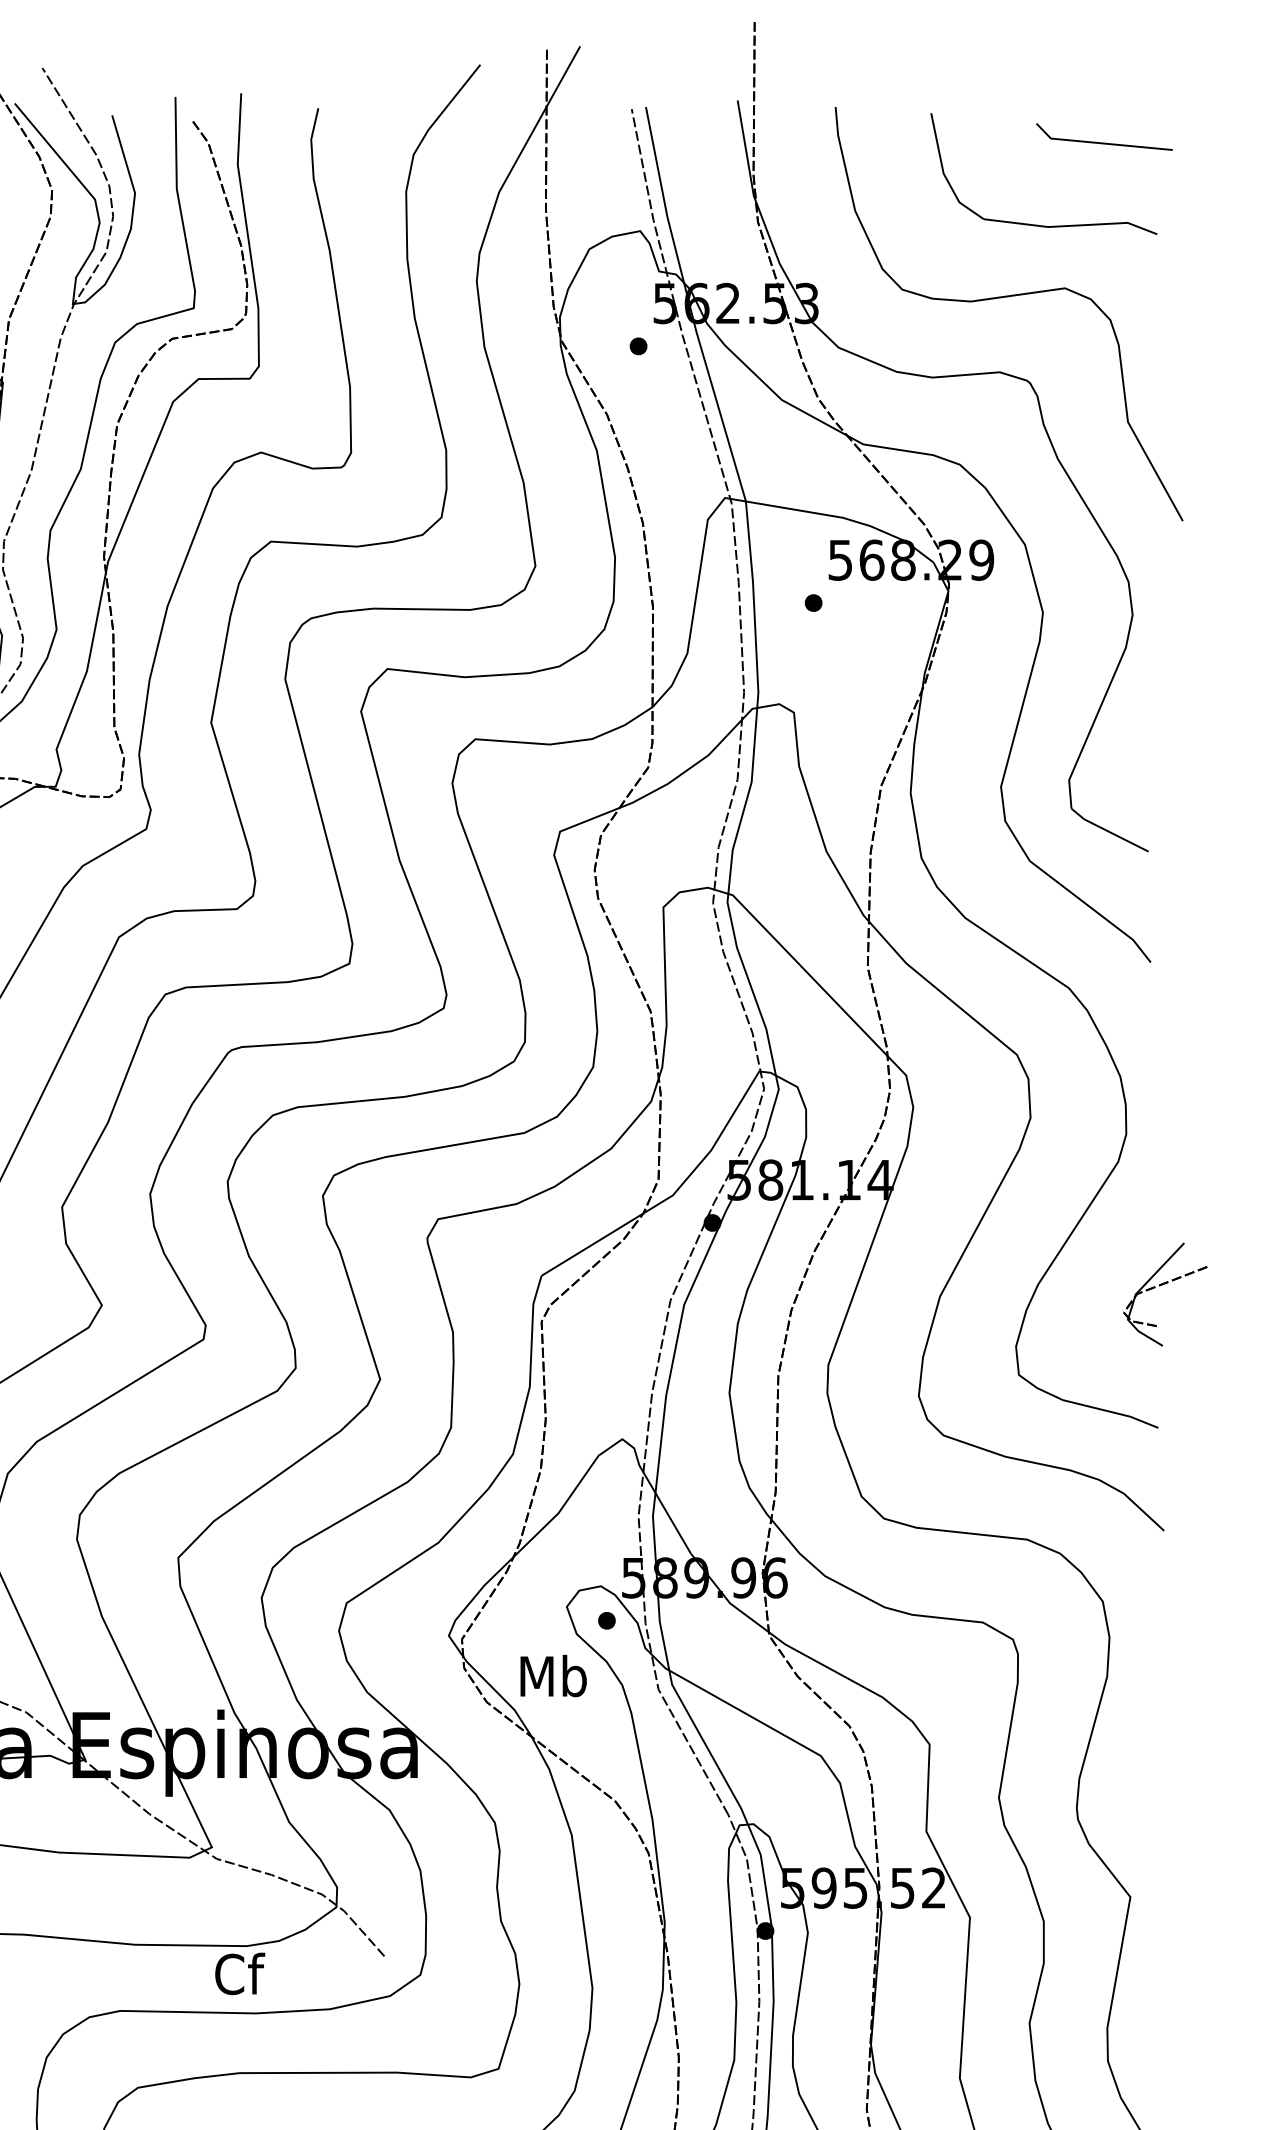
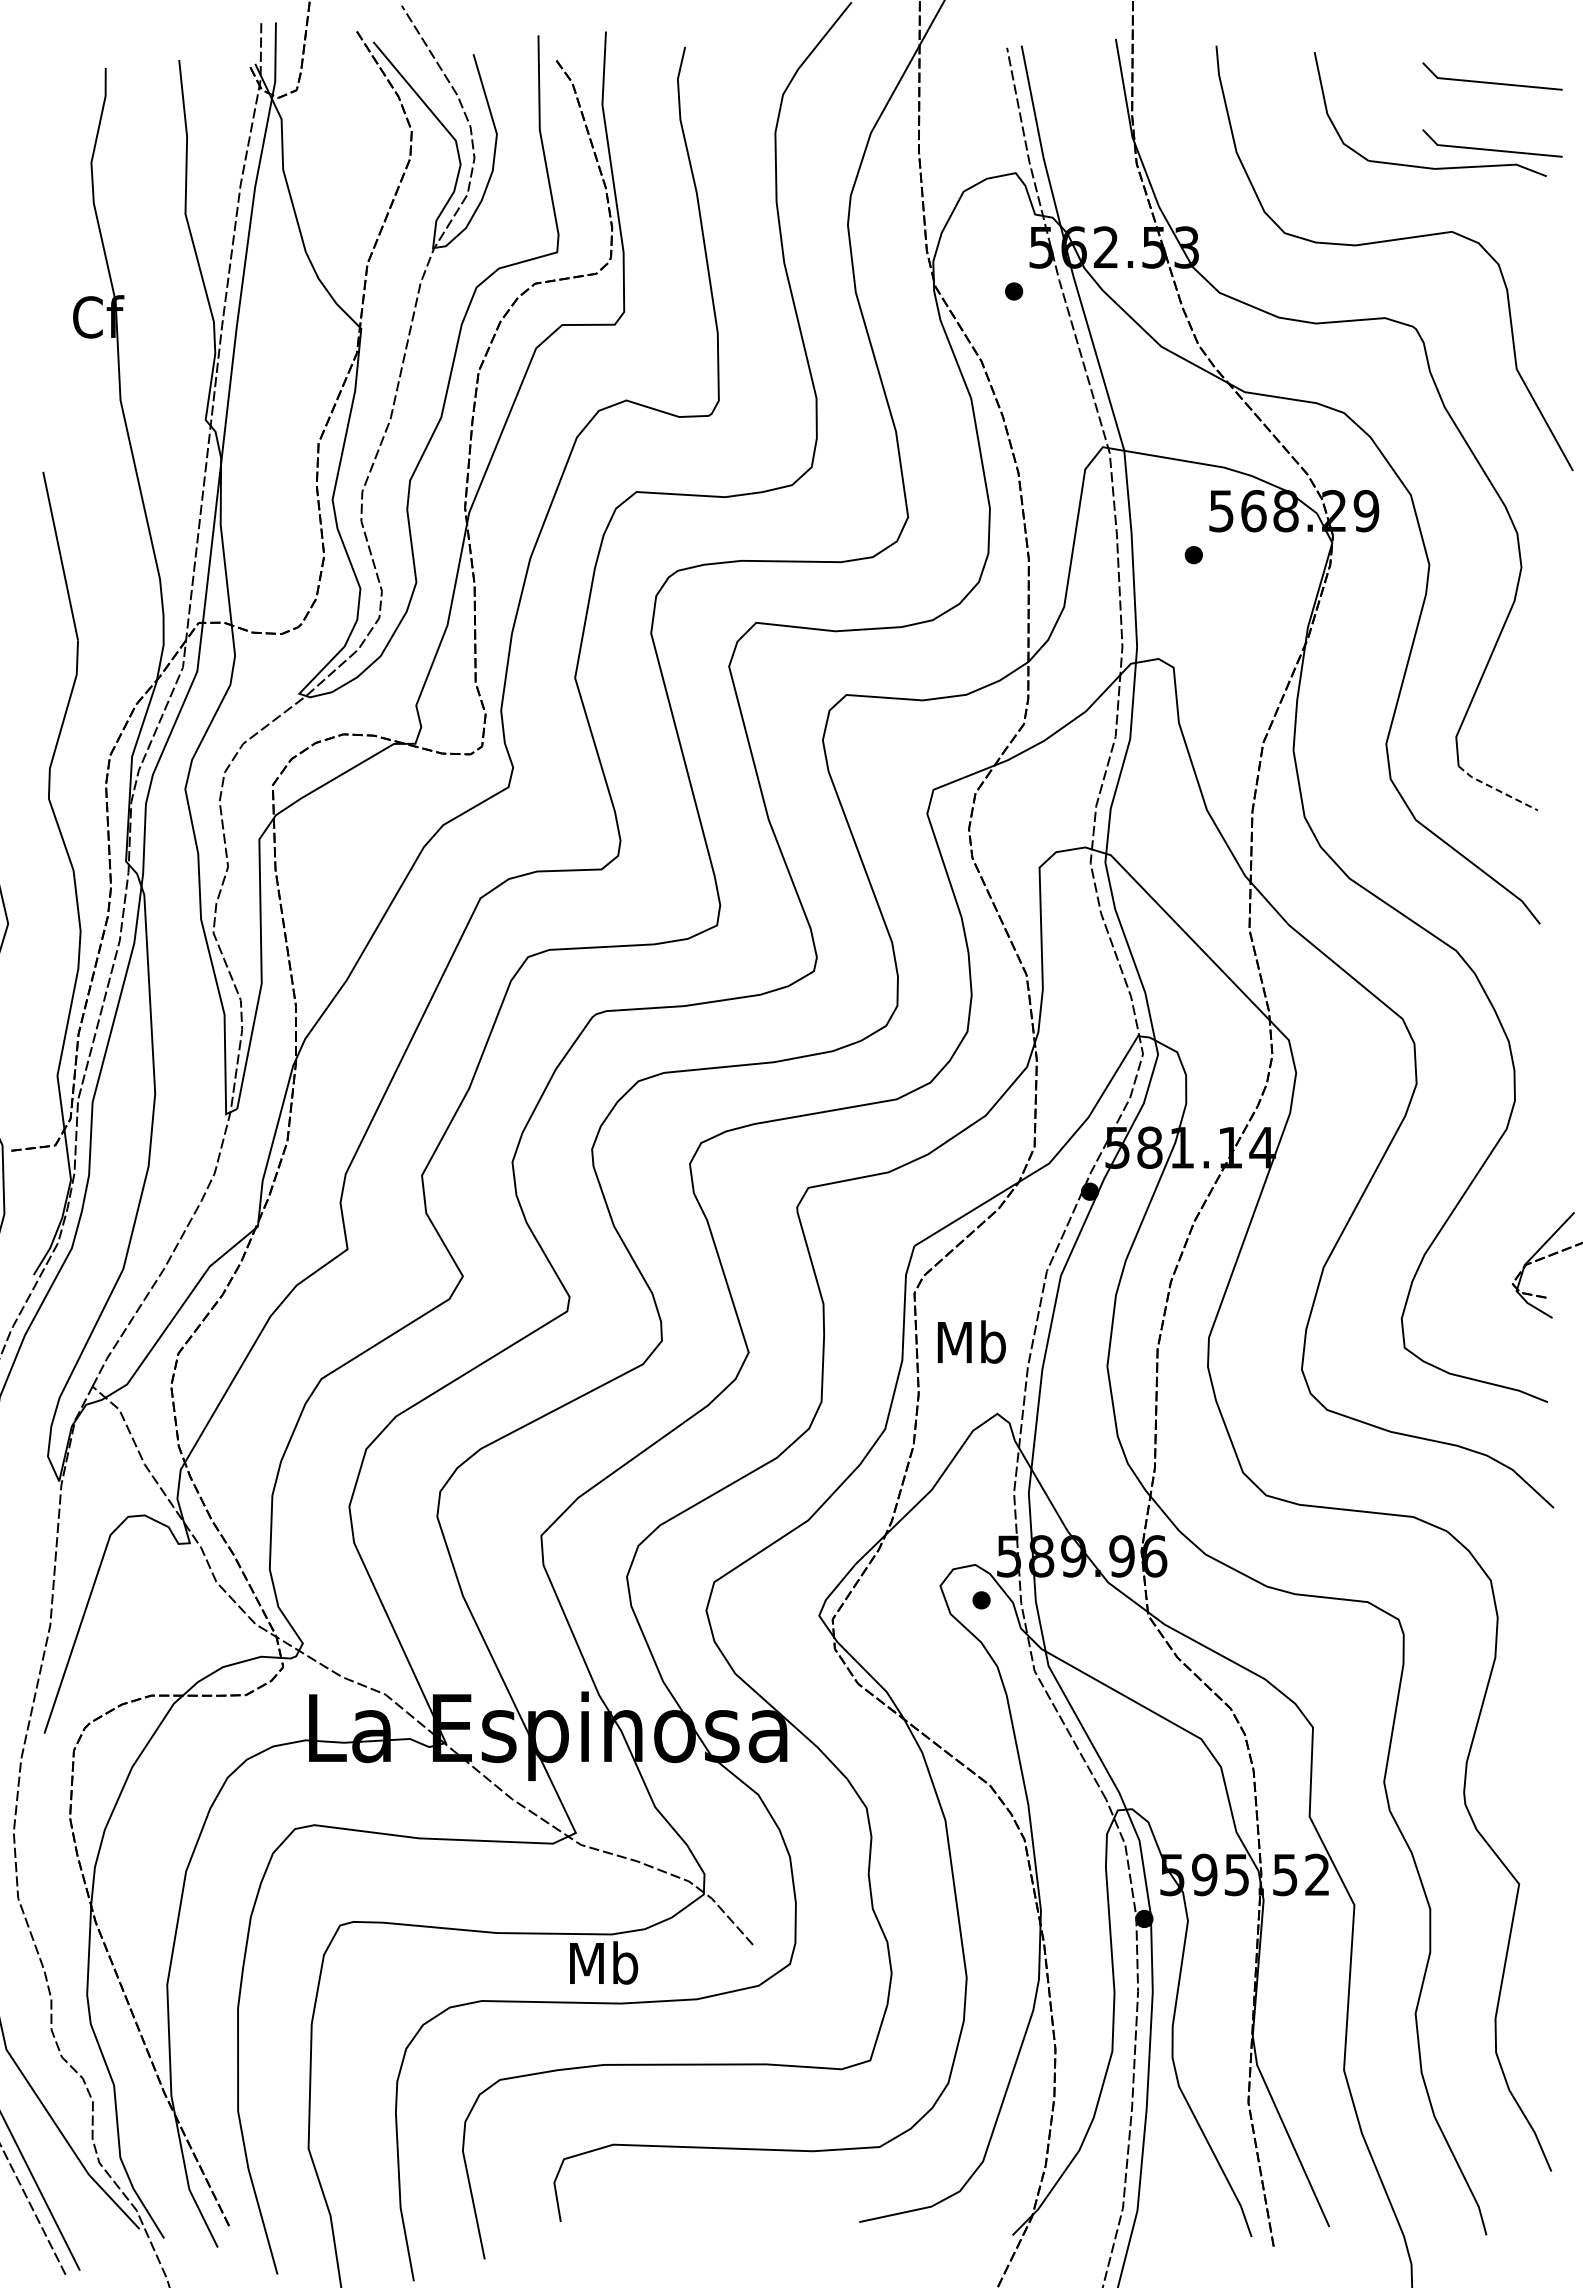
line: (1104, 208) -> (1492, 149), added
line: (1108, 831) -> (1496, 789), solid -> dashed
text: (553, 1675) -> (971, 1341), moved
text: (239, 1973) -> (604, 1962), Cf -> Mb

